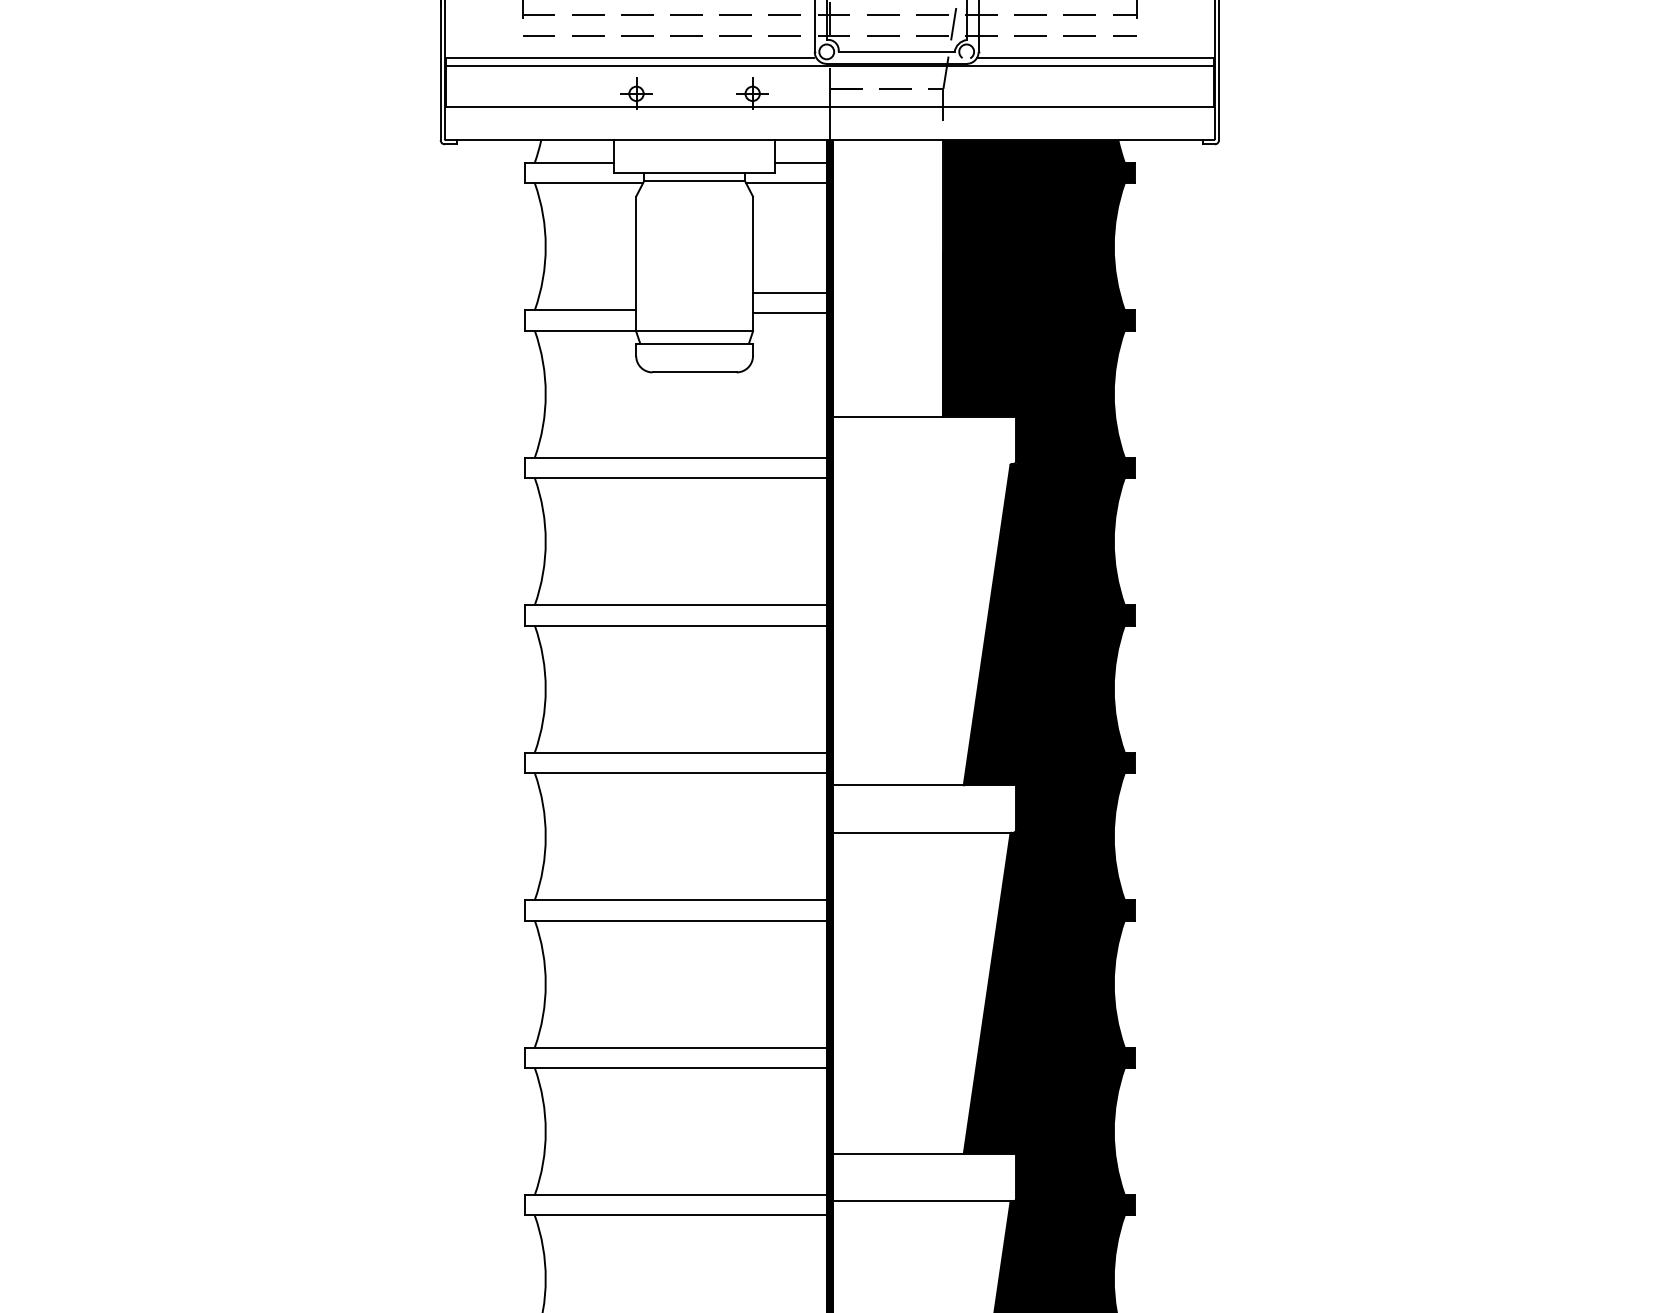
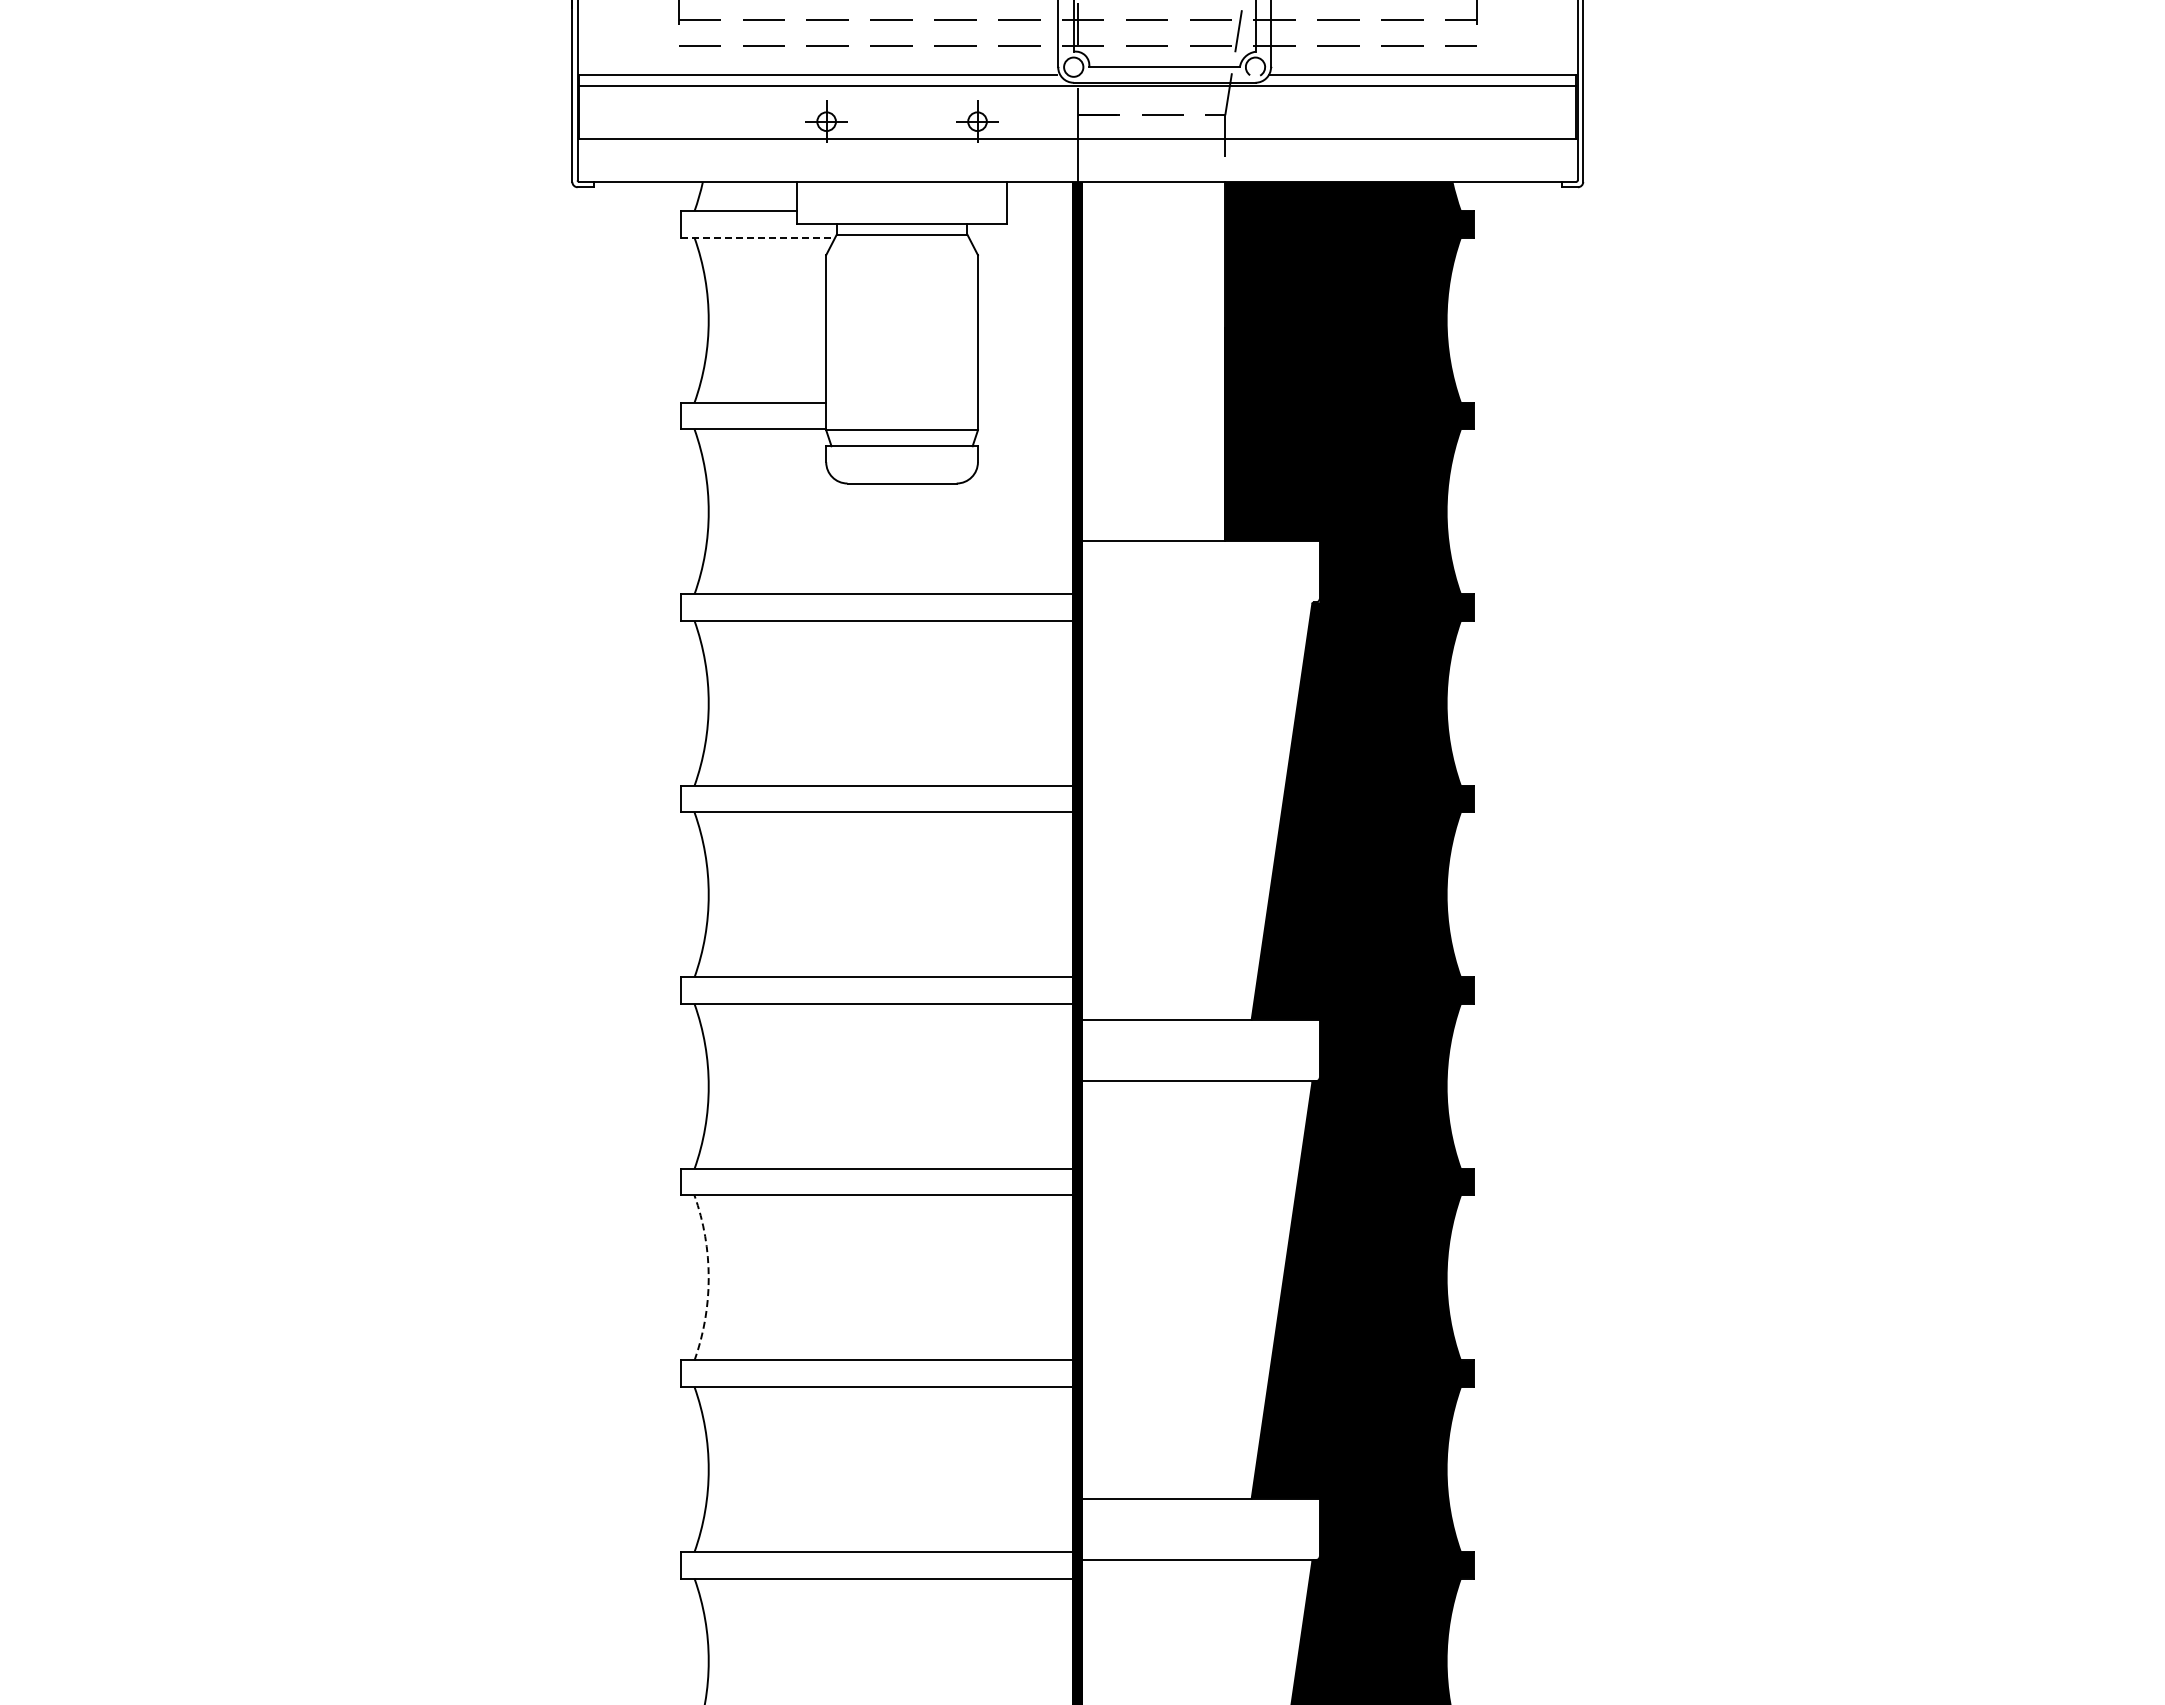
line: (801, 162) -> (1041, 211), removed
line: (584, 183) -> (758, 237), solid -> dashed
line: (788, 183) -> (1023, 237), removed
line: (791, 293) -> (1027, 380), removed
line: (791, 313) -> (1027, 406), removed
arc: (545, 984) -> (708, 1278), solid -> dashed

